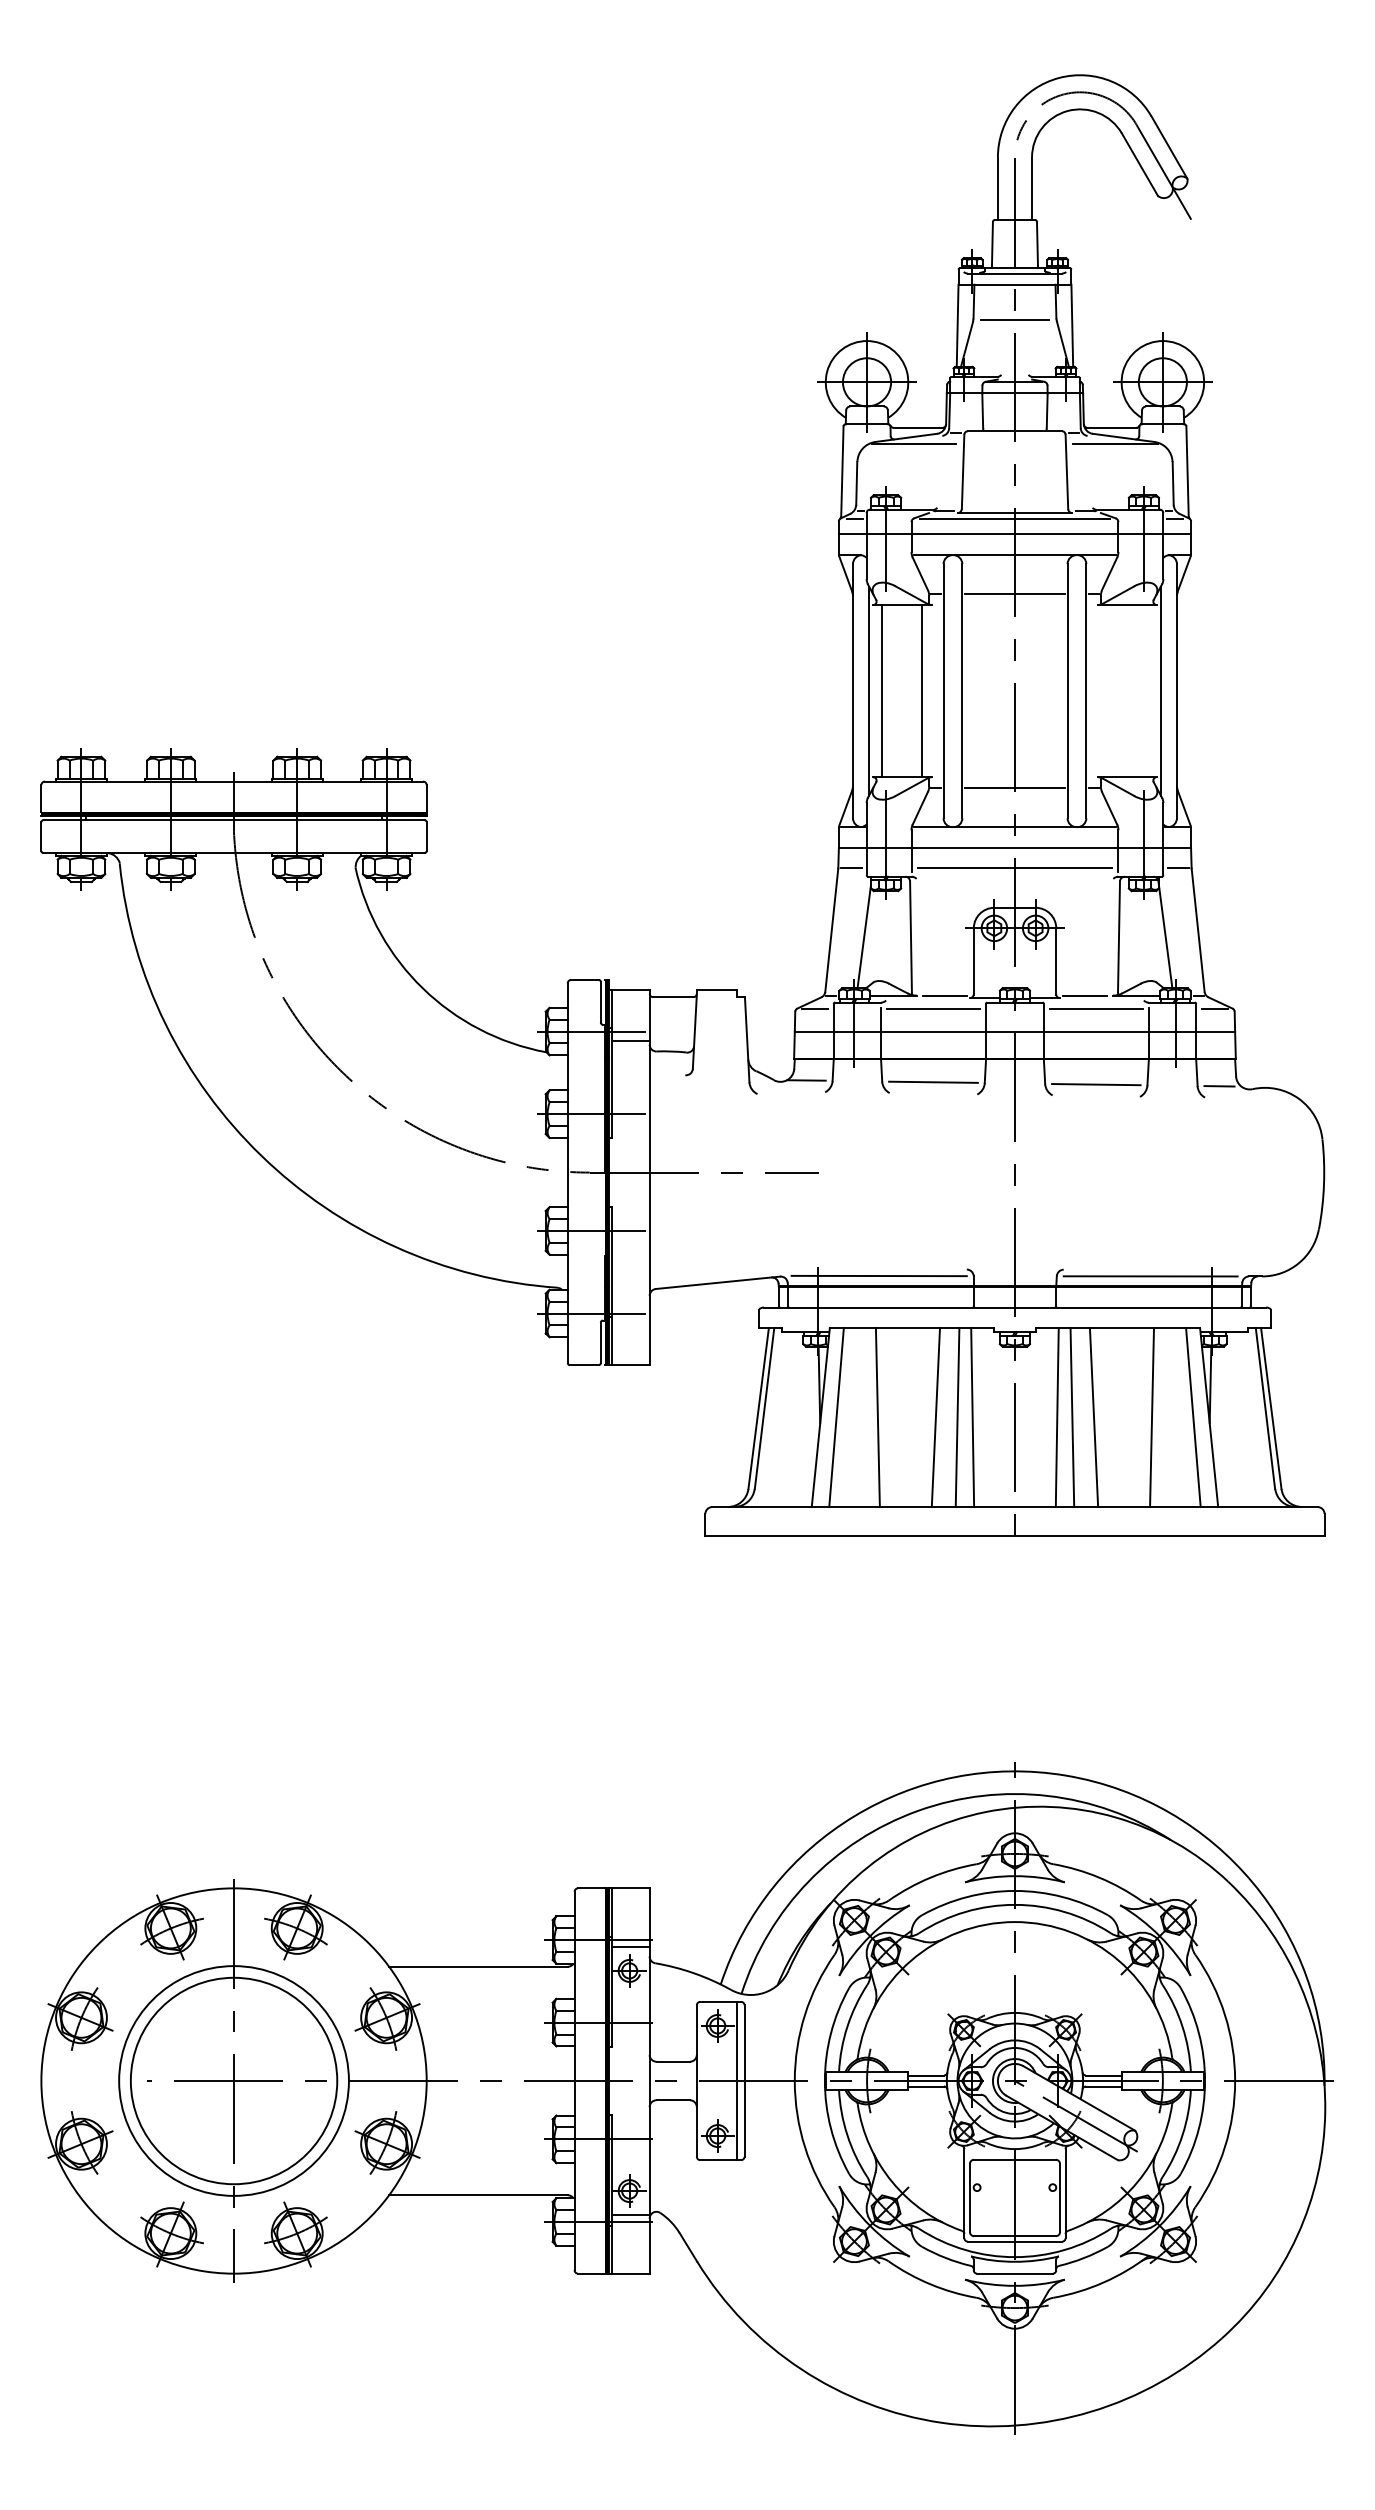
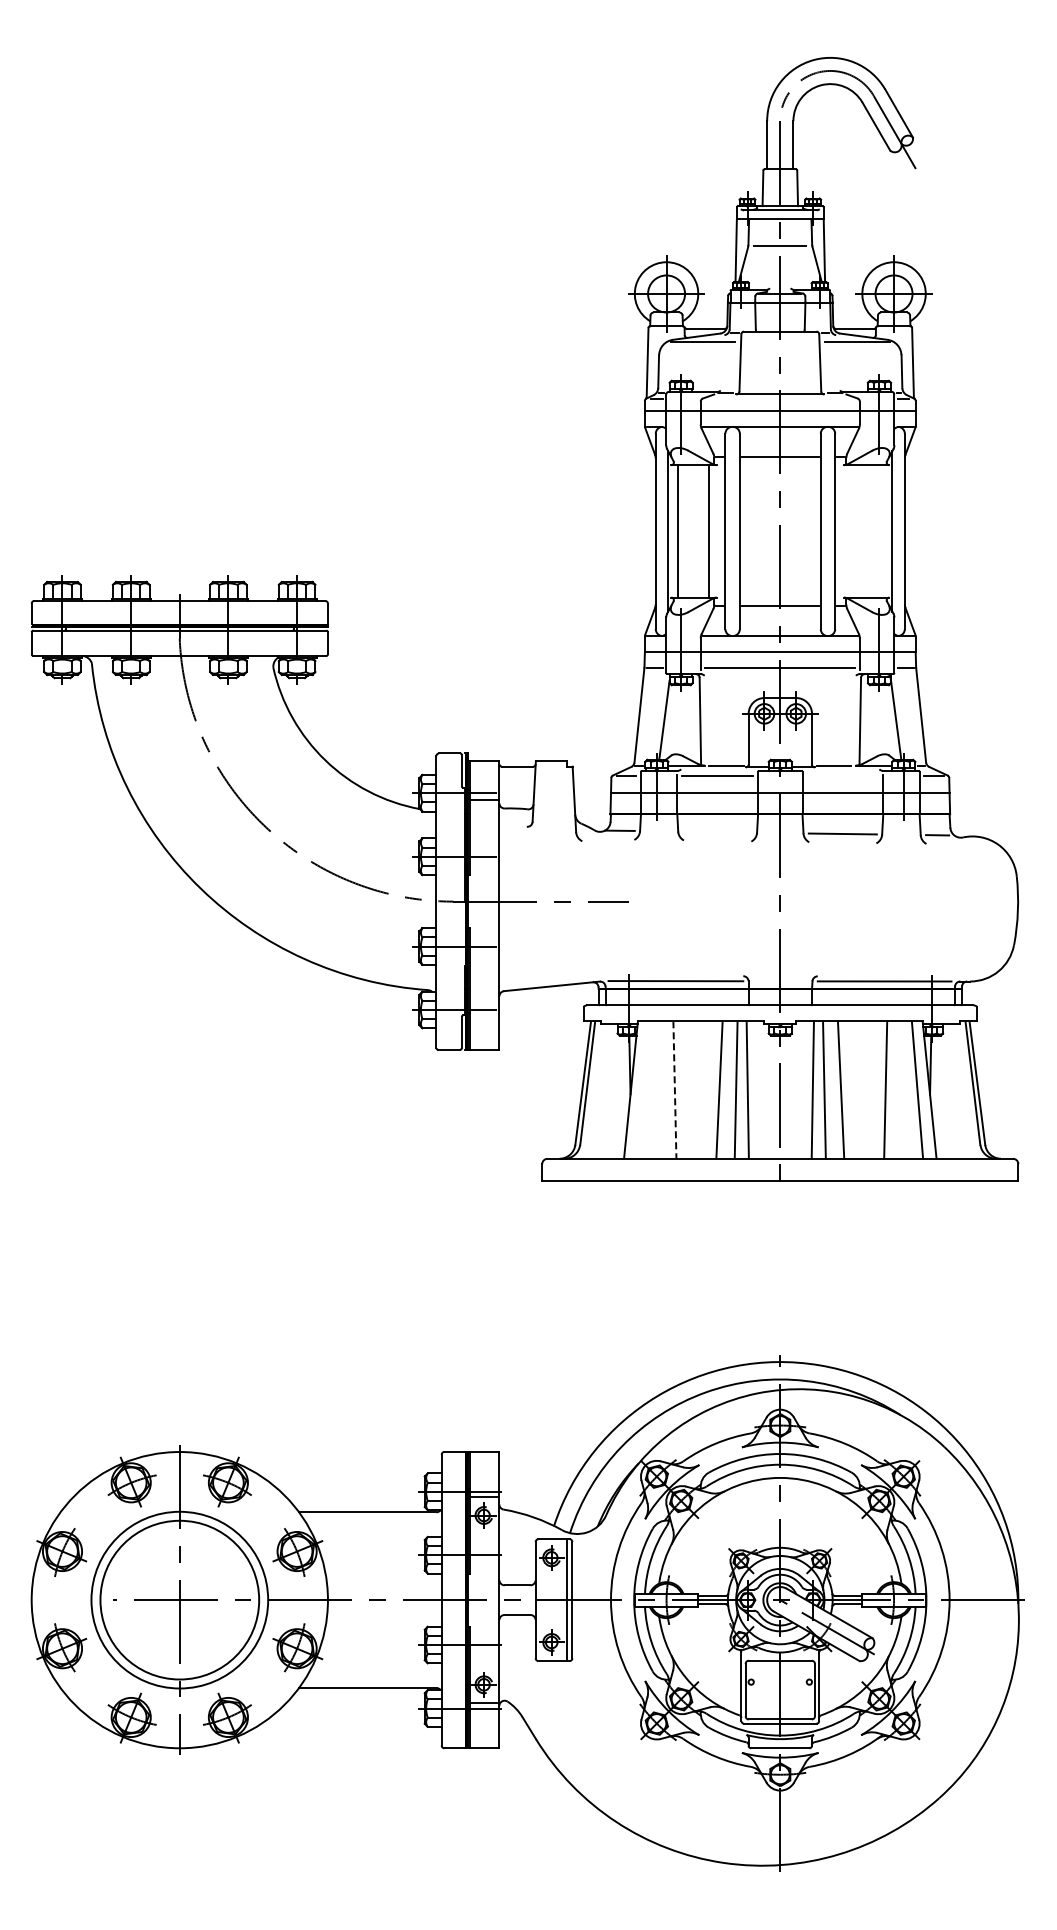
line: (1015, 519) -> (780, 399), removed
line: (1095, 1009) -> (842, 776), removed
line: (933, 1081) -> (717, 831), removed
line: (835, 1416) -> (642, 1089), removed
line: (877, 1418) -> (674, 1090), solid -> dashed

